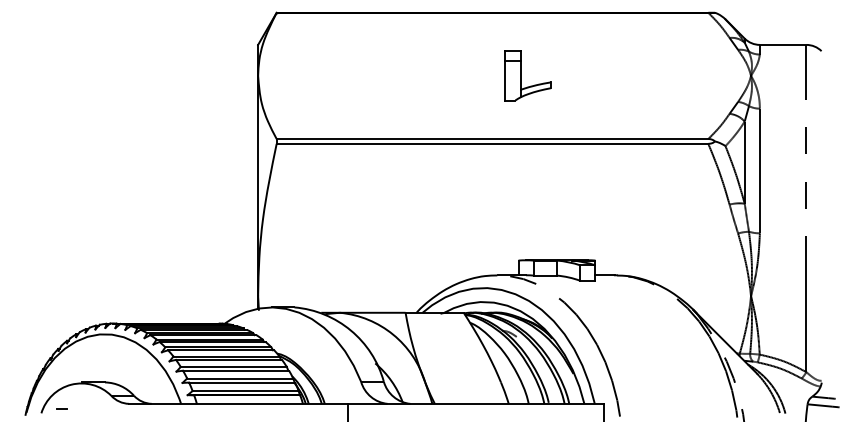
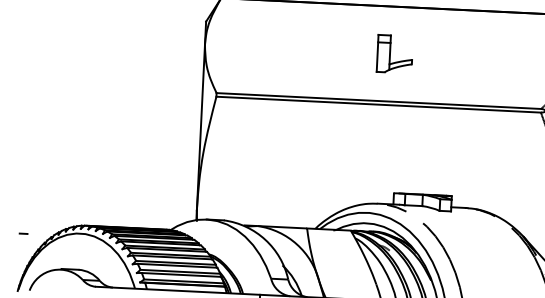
part: (527, 75) -> (394, 53), moved
line: (61, 408) -> (23, 233), moved

